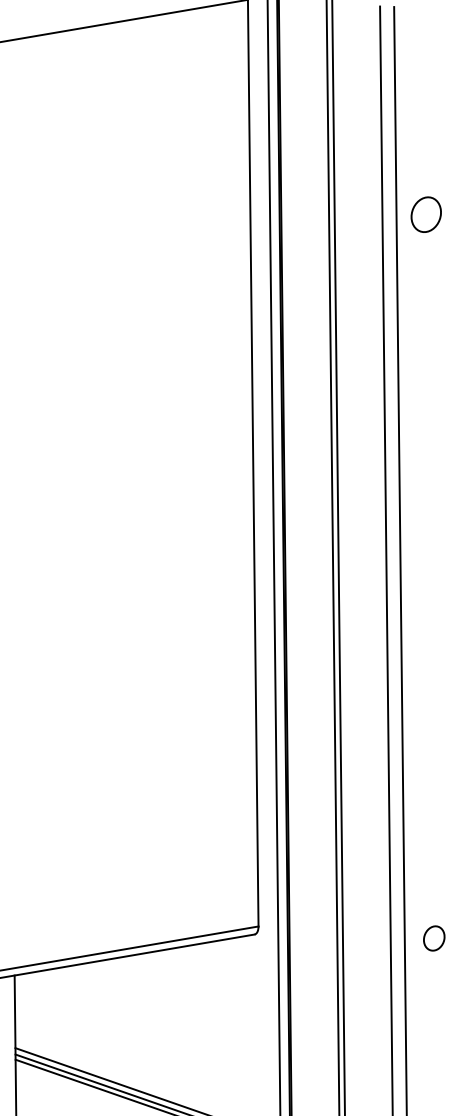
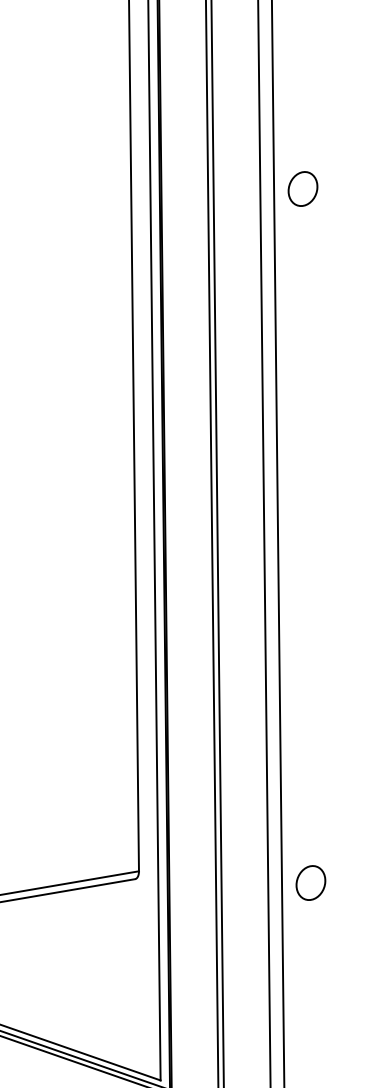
part: (425, 214) -> (302, 188), moved
part: (433, 938) -> (310, 883), size x1.43

